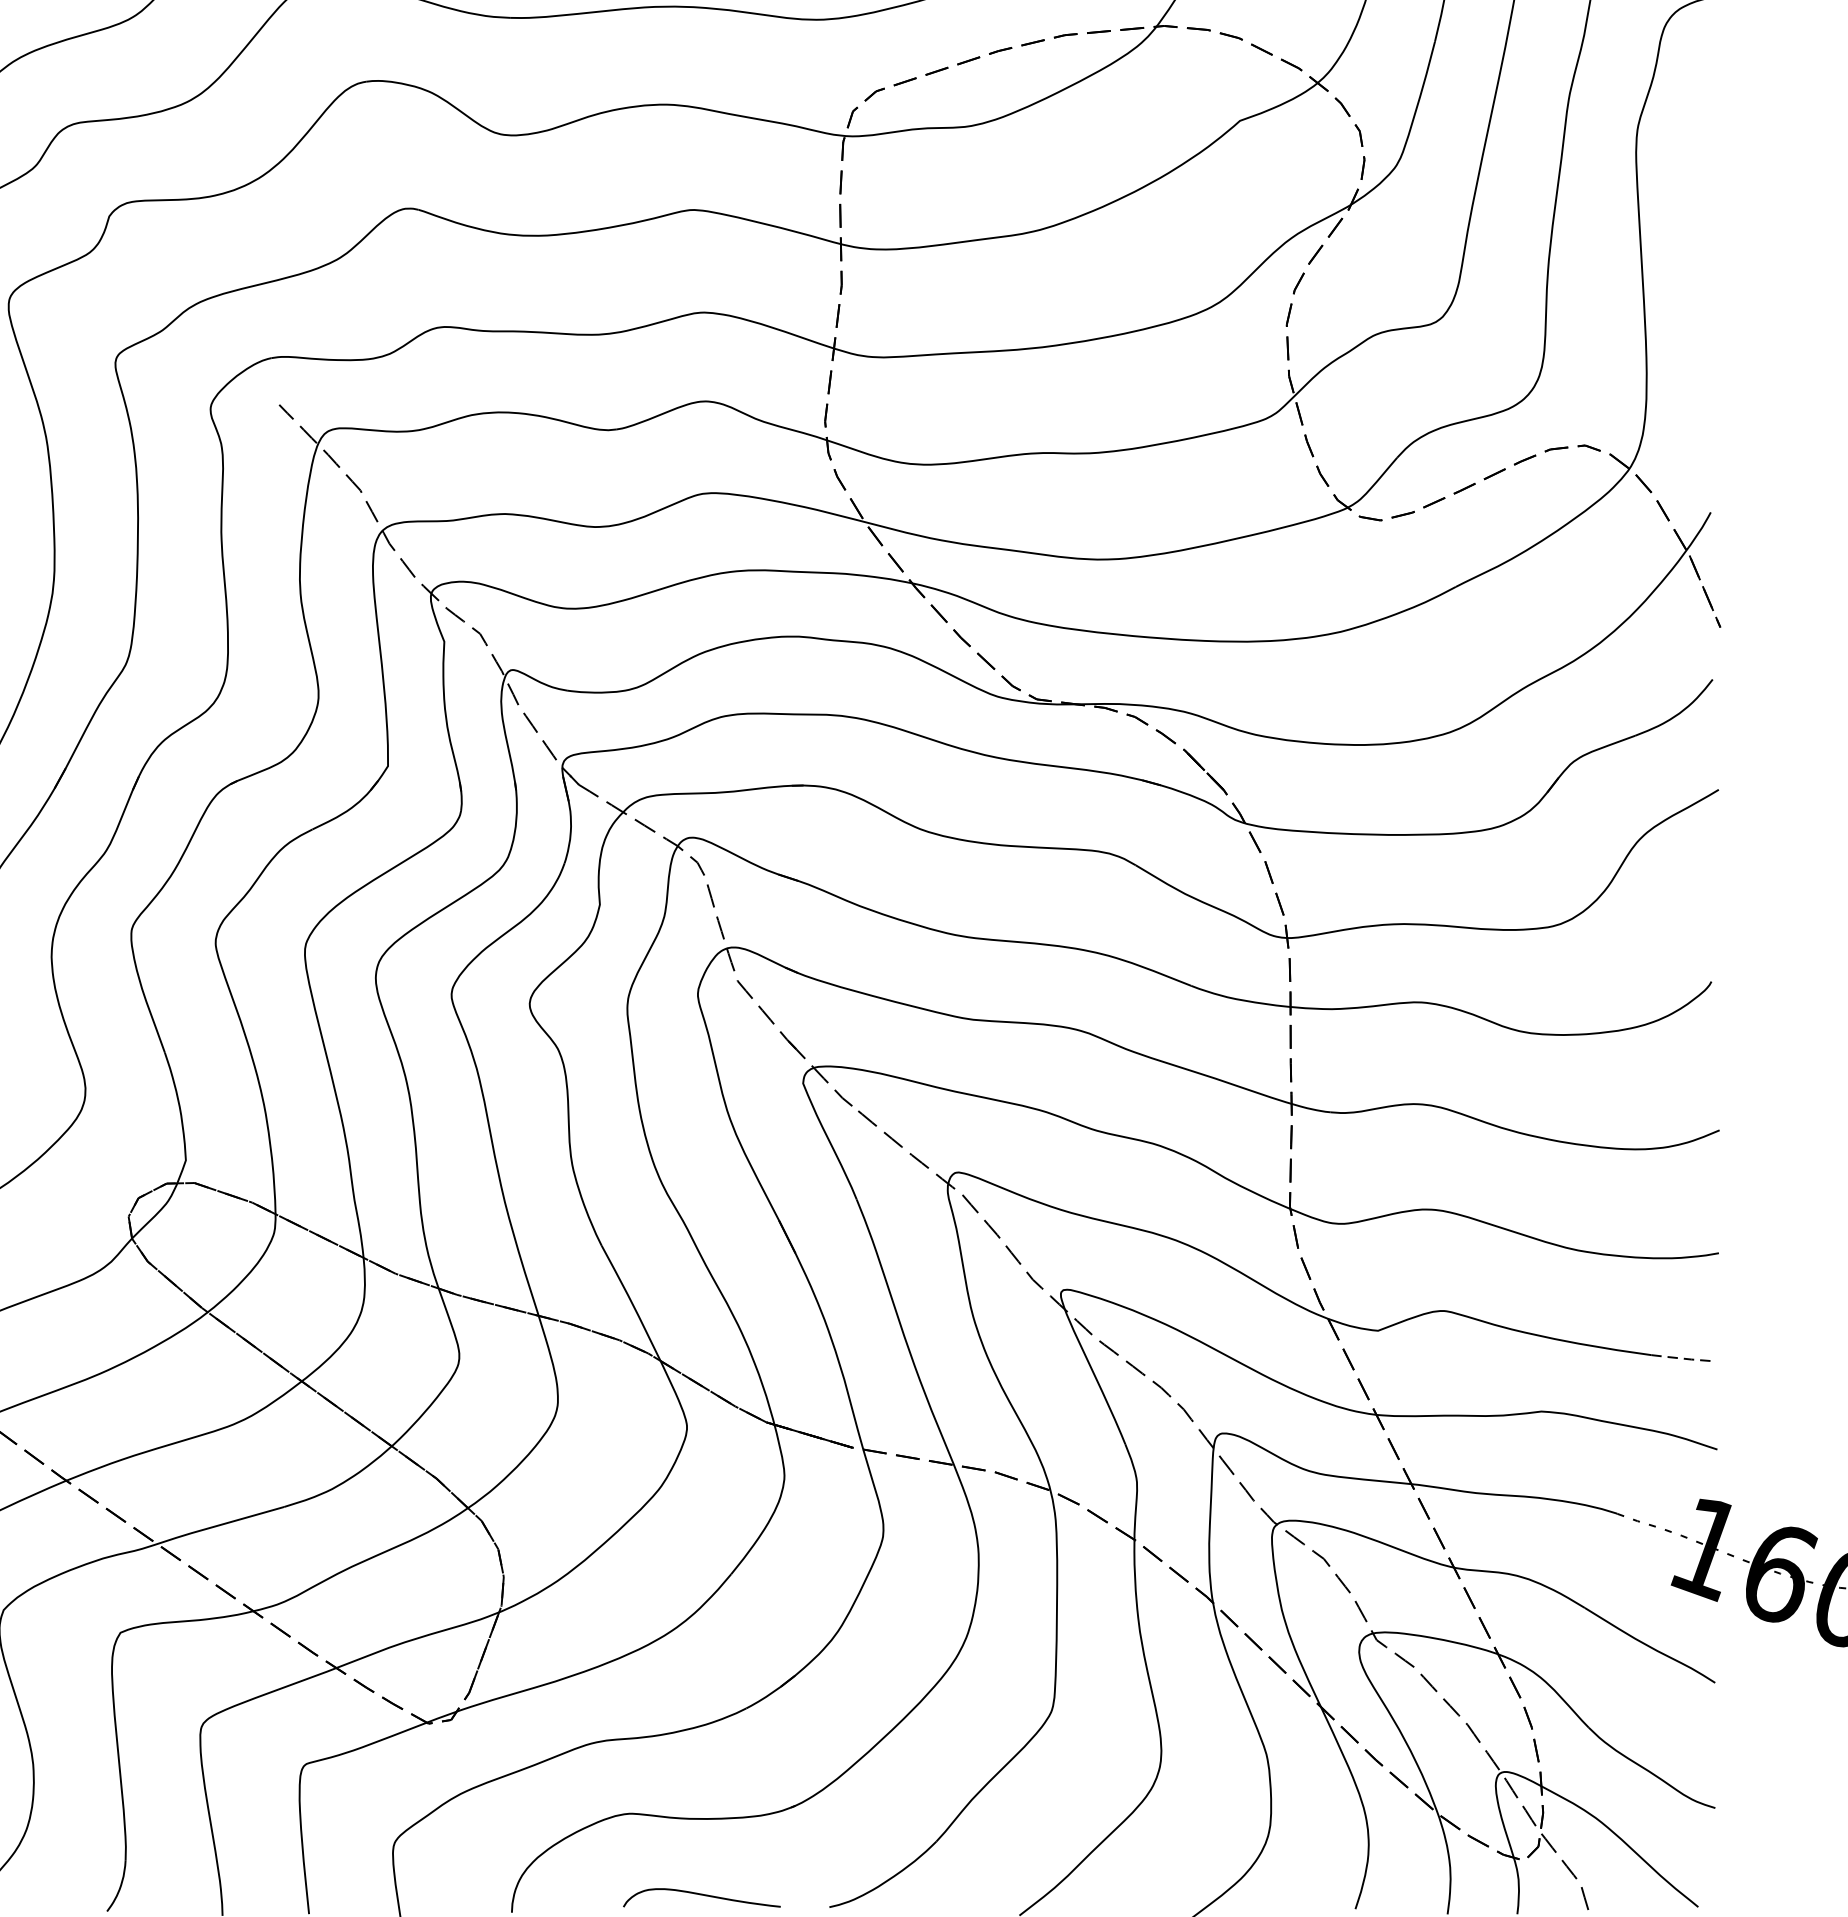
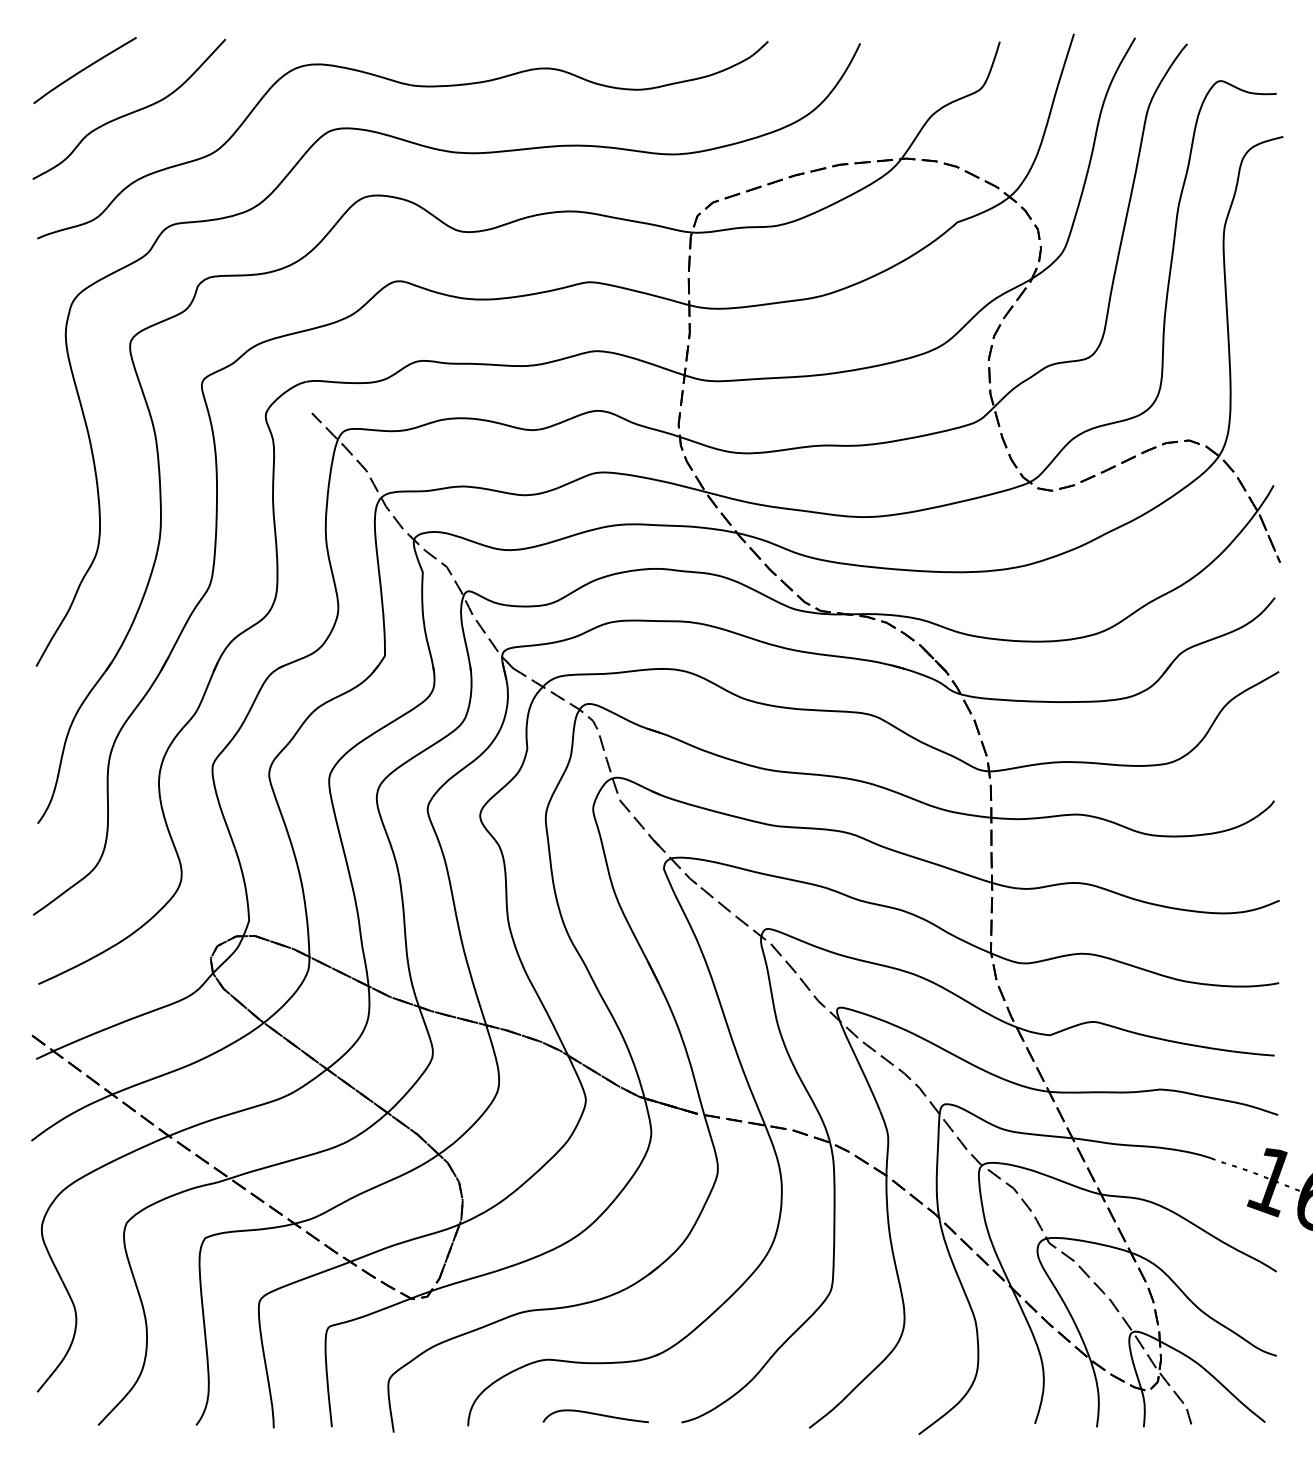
line: (1682, 1357) -> (1254, 1053), dashed -> solid

